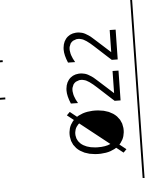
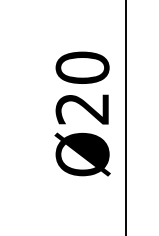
text: (90, 45) -> (82, 67), Ø22 -> Ø20

